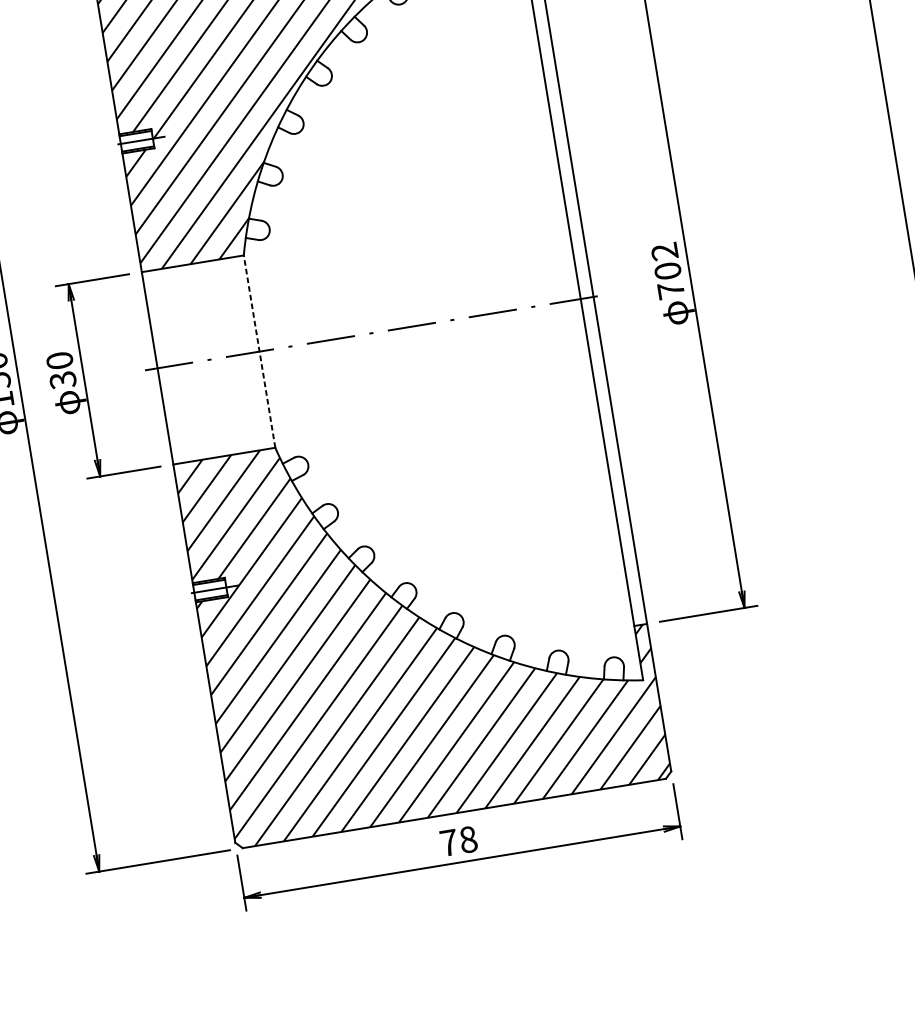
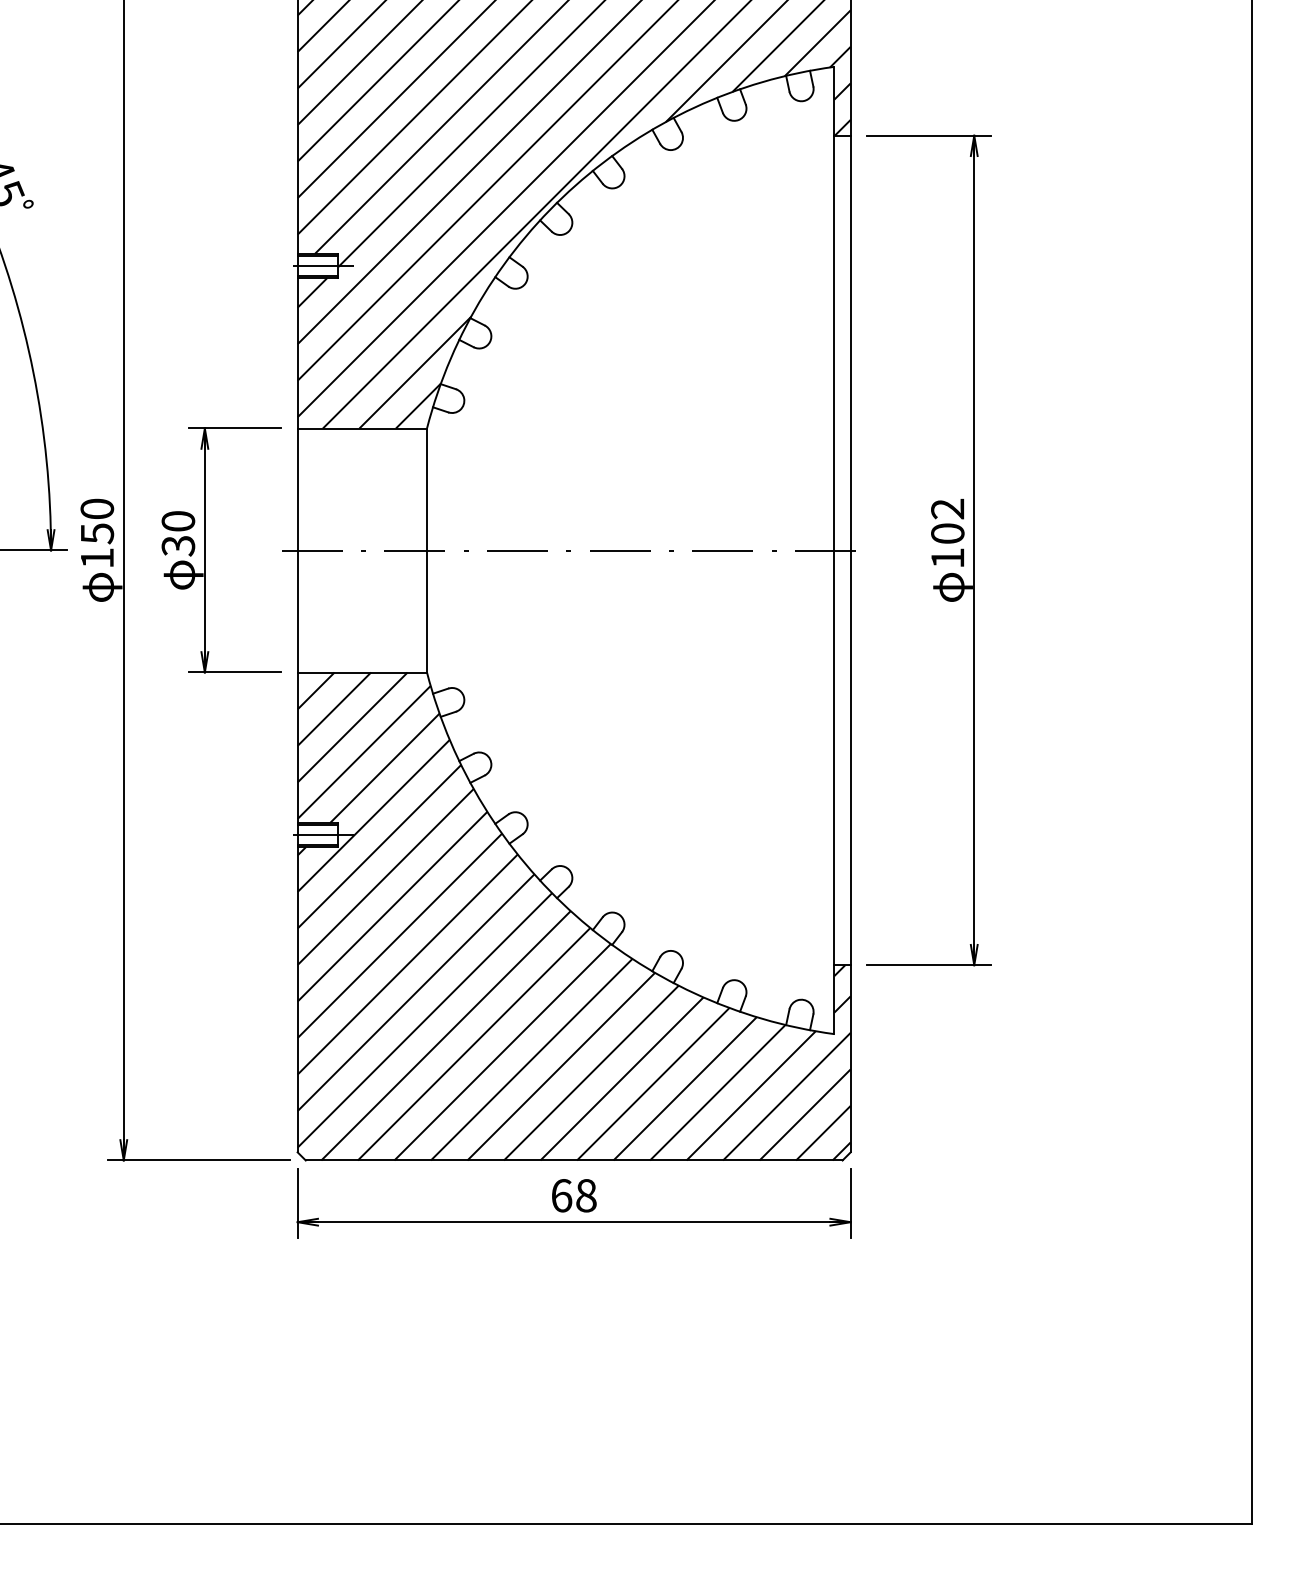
text: (670, 290) -> (947, 558), 702 -> 102
line: (259, 351) -> (427, 550), dashed -> solid
text: (448, 842) -> (561, 1195), 78 -> 68

